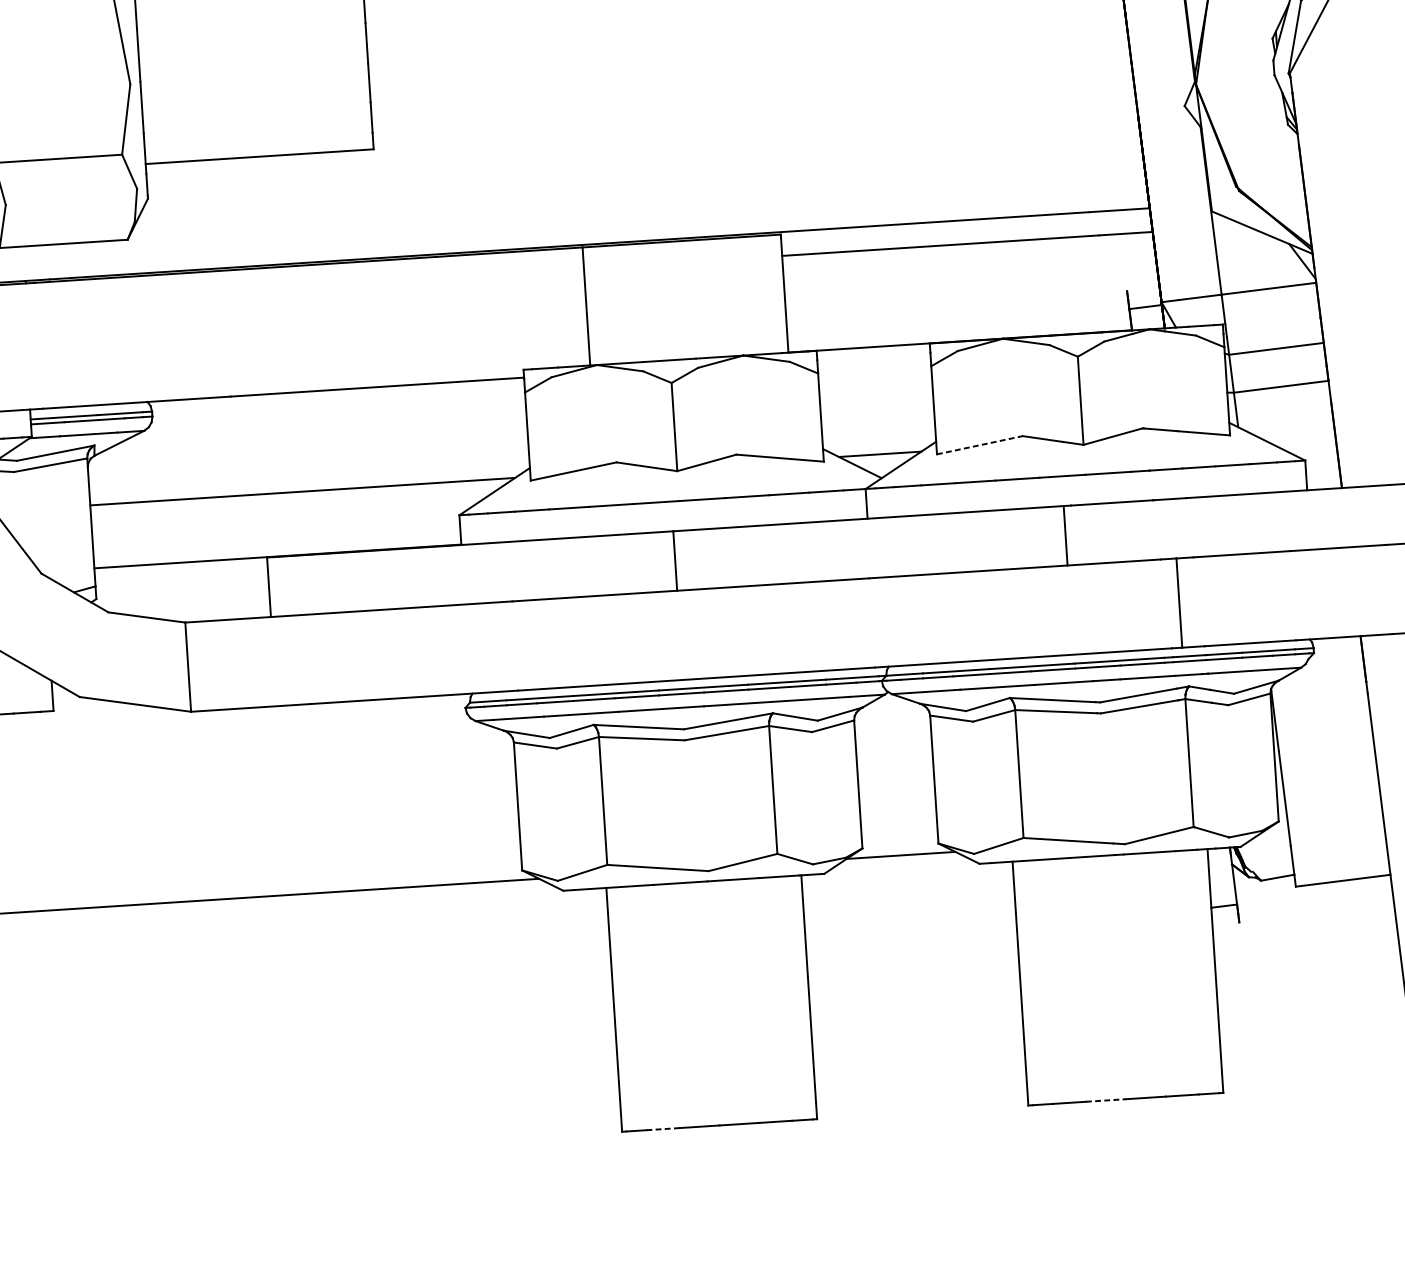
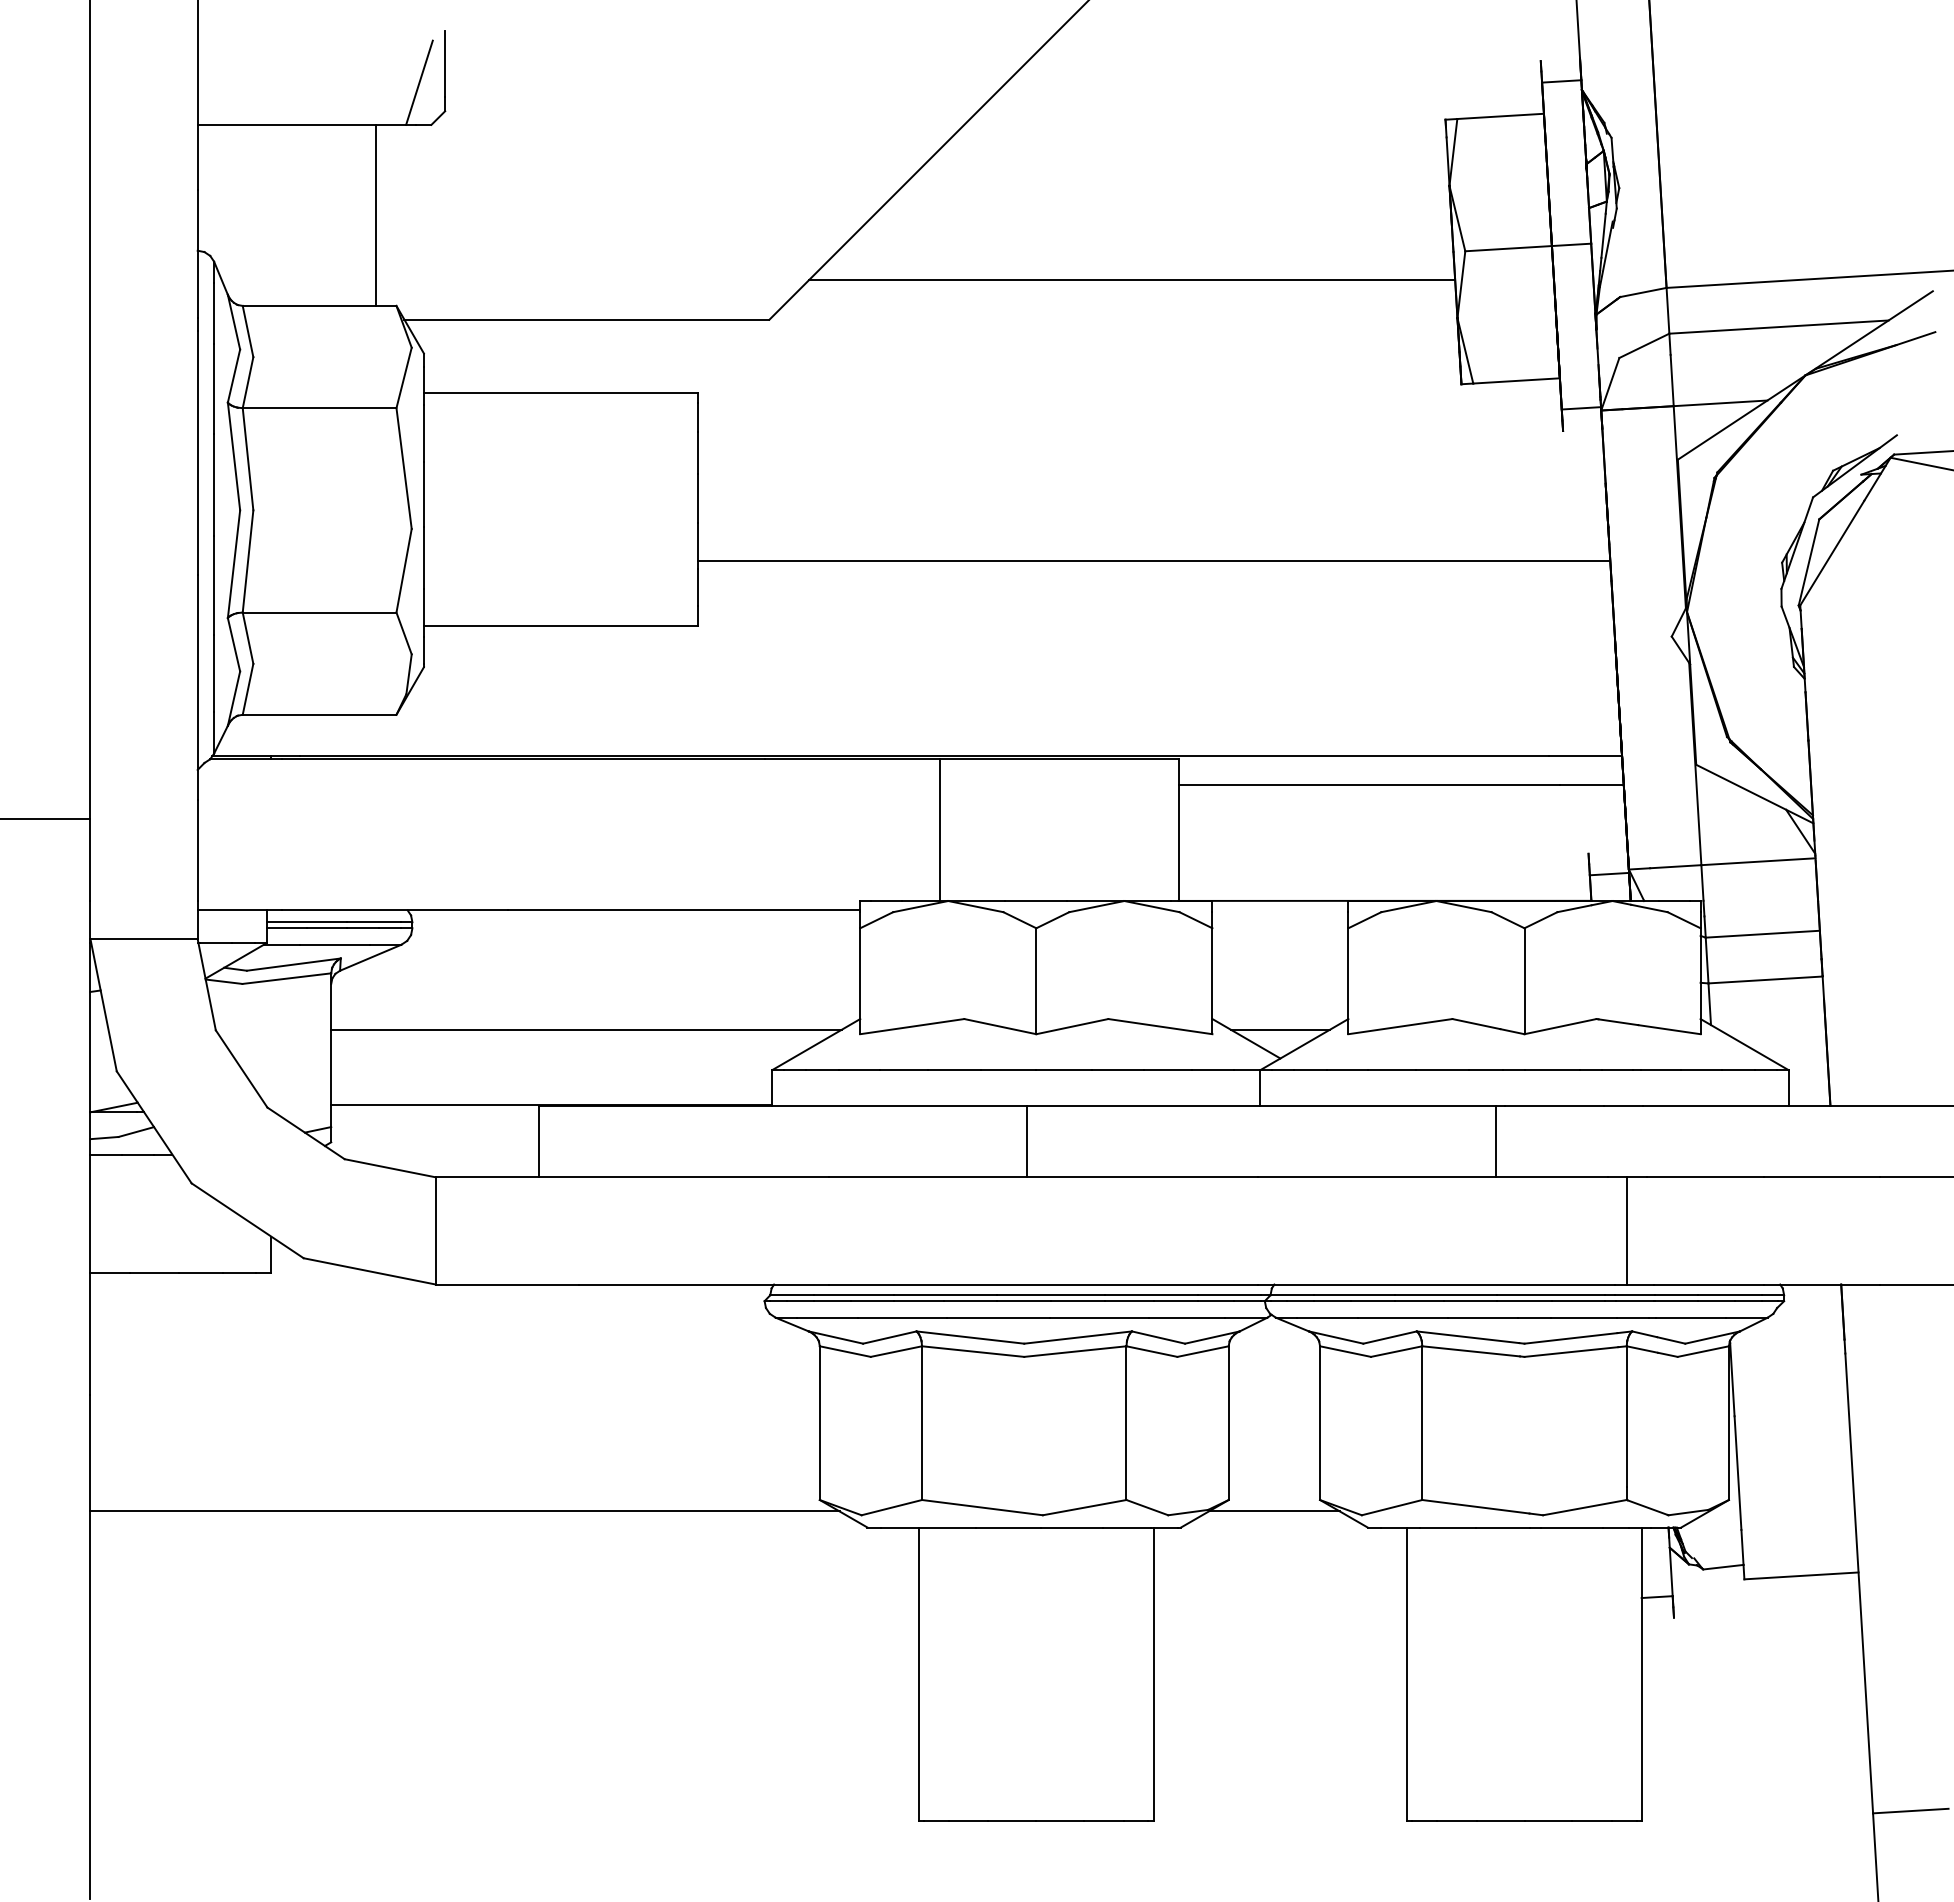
line: (749, 71) -> (1153, 561), added
line: (979, 445) -> (1400, 1026), dashed -> solid
line: (1105, 1100) -> (1500, 1820), dashed -> solid
line: (663, 1129) -> (968, 1820), dashed -> solid

